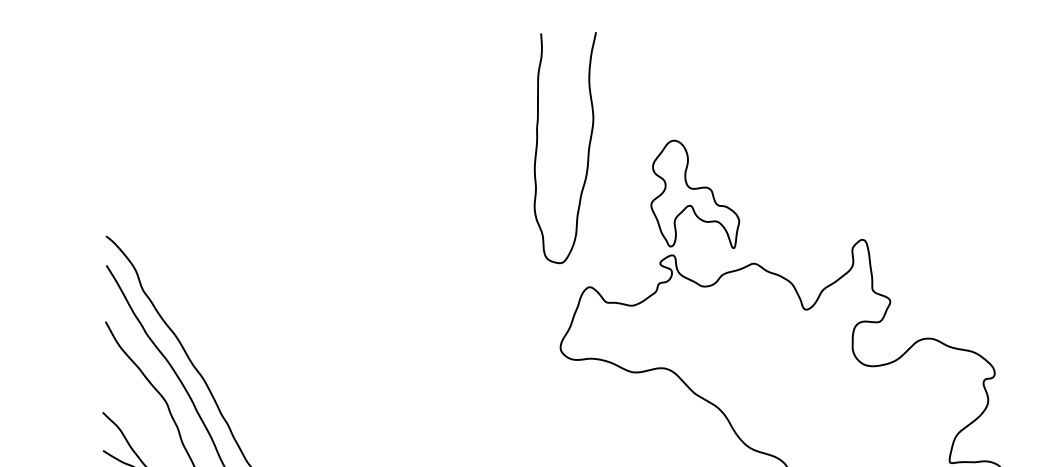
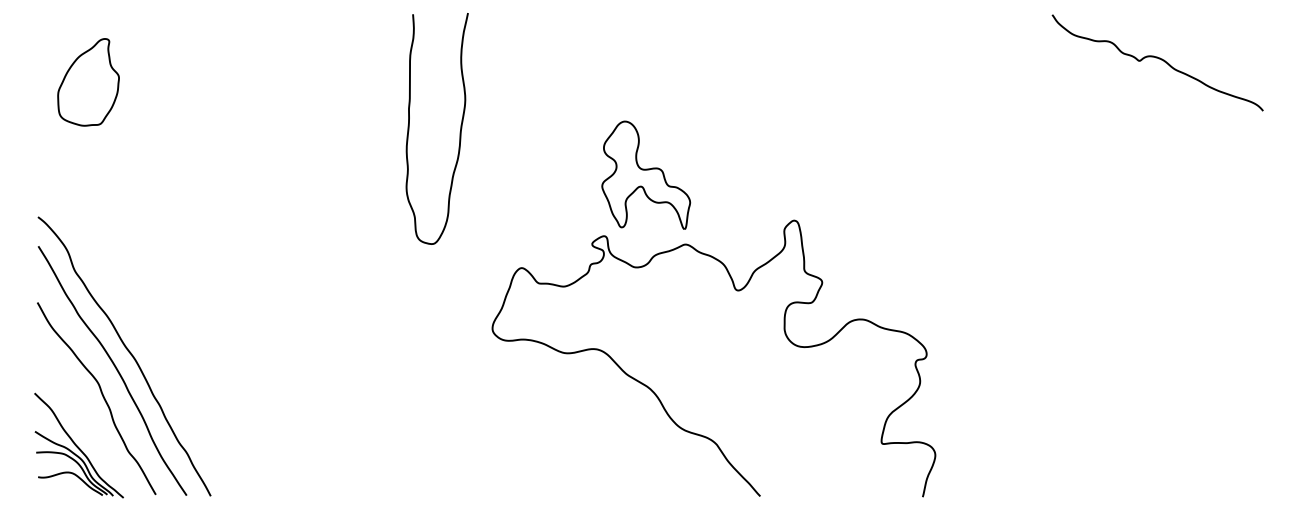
part: (156, 101) -> (88, 82), added
curve: (587, 151) -> (459, 132), moved
part: (695, 193) -> (646, 174), moved

